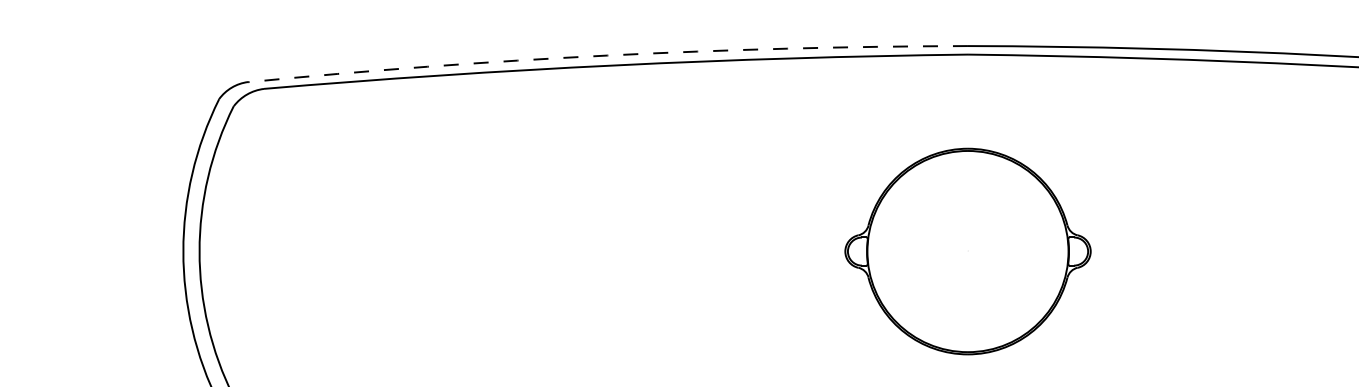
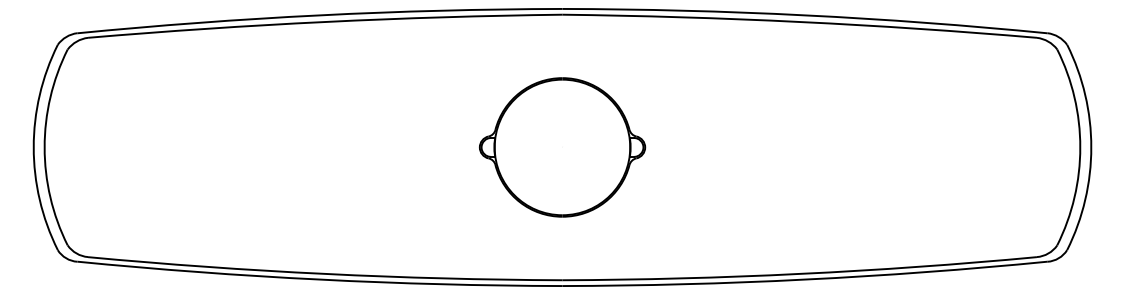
arc: (607, 55) -> (319, 15), dashed -> solid

